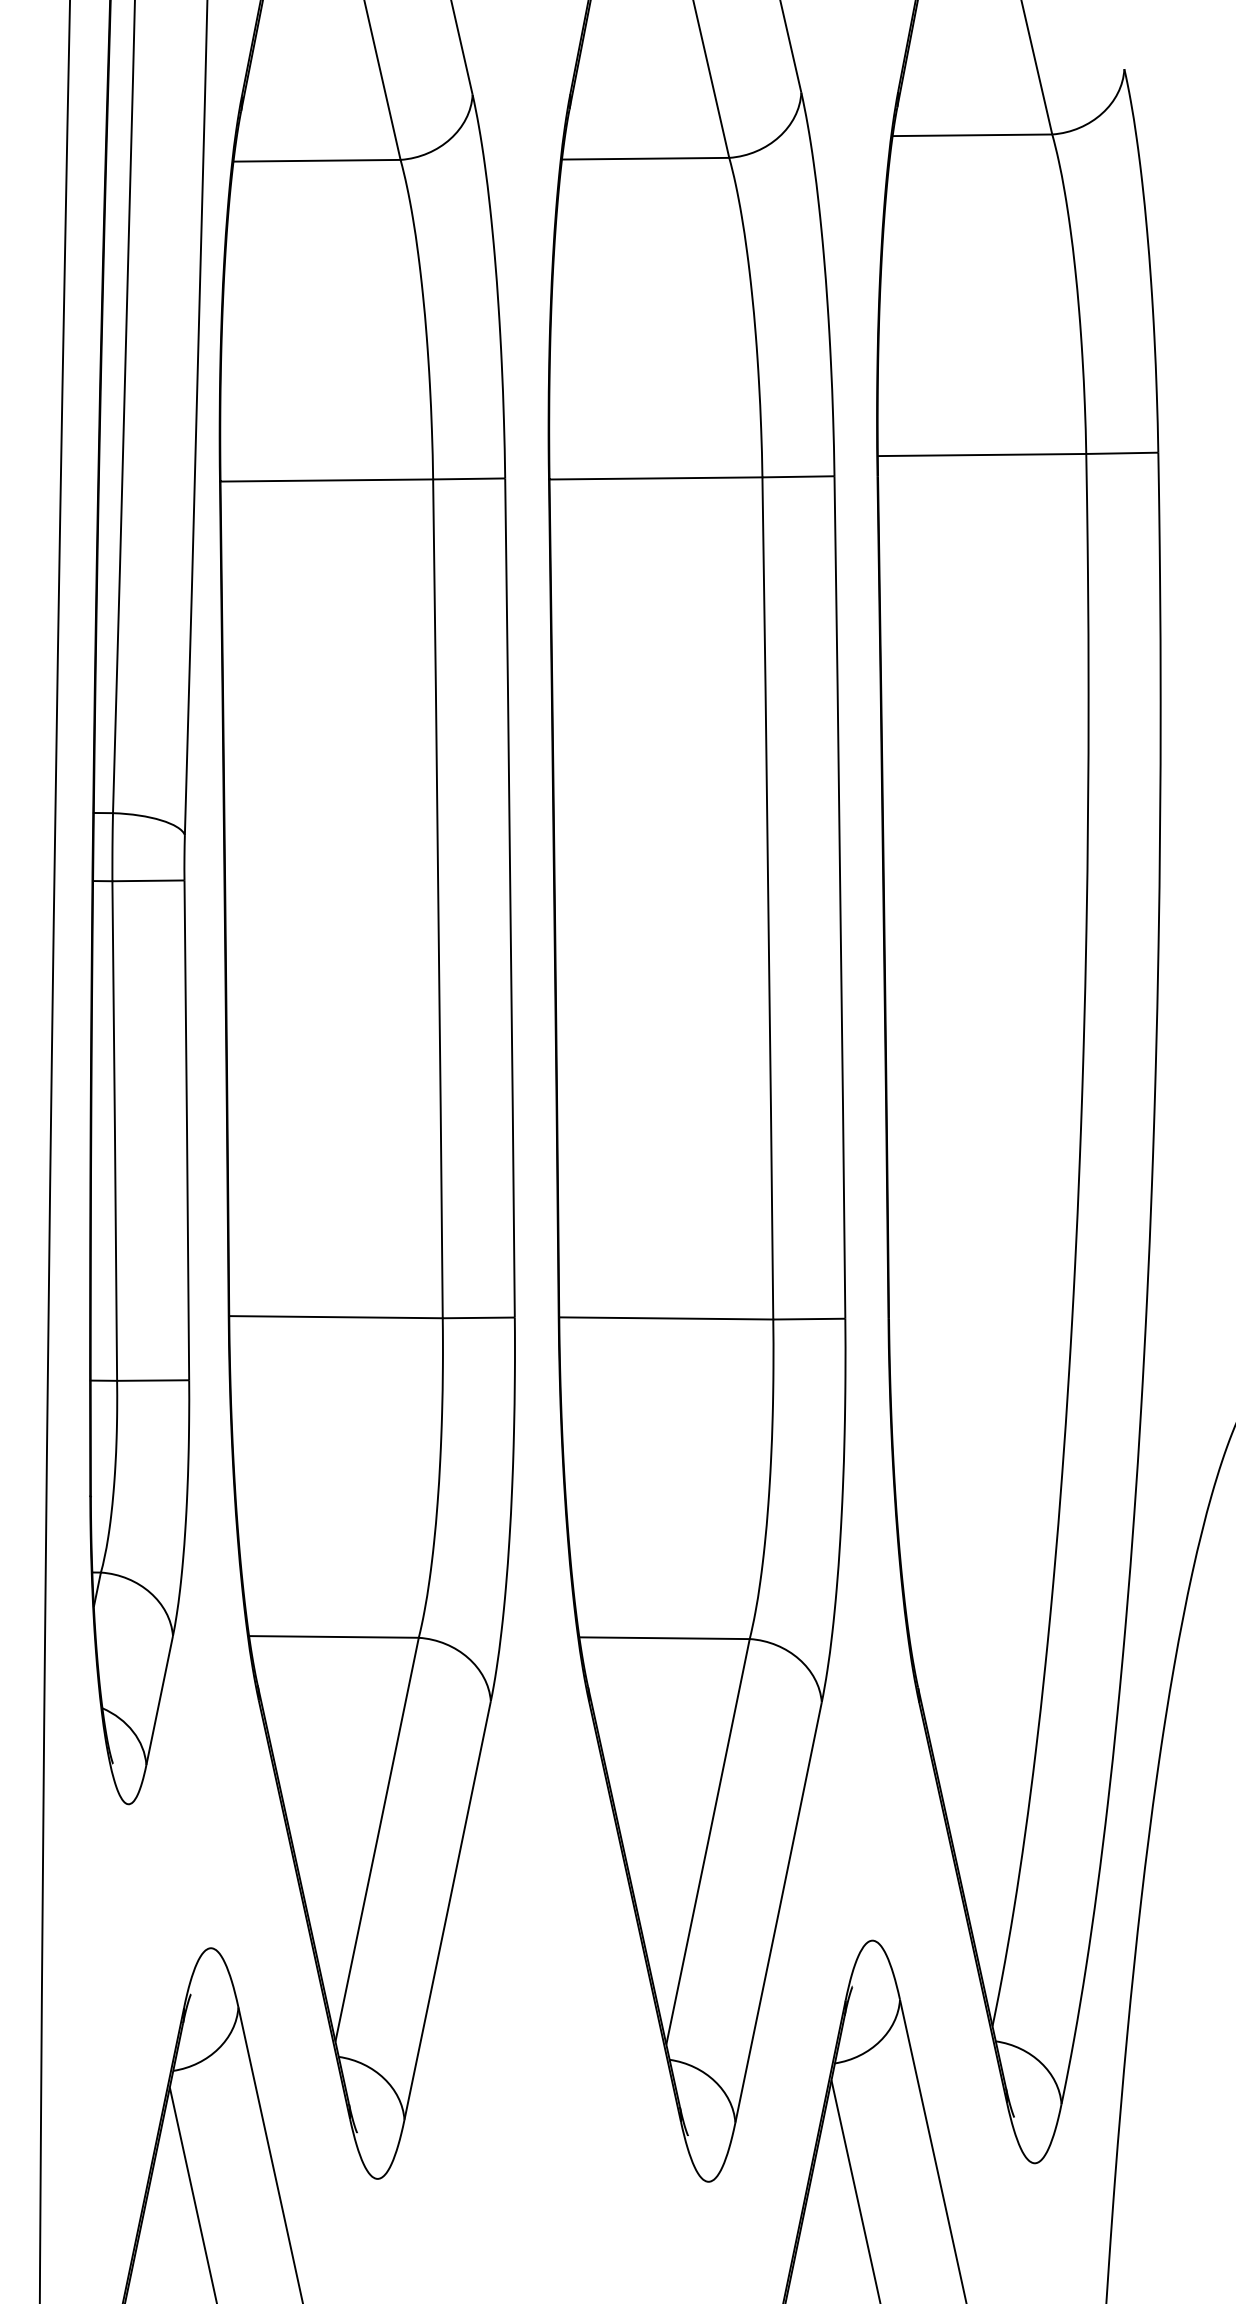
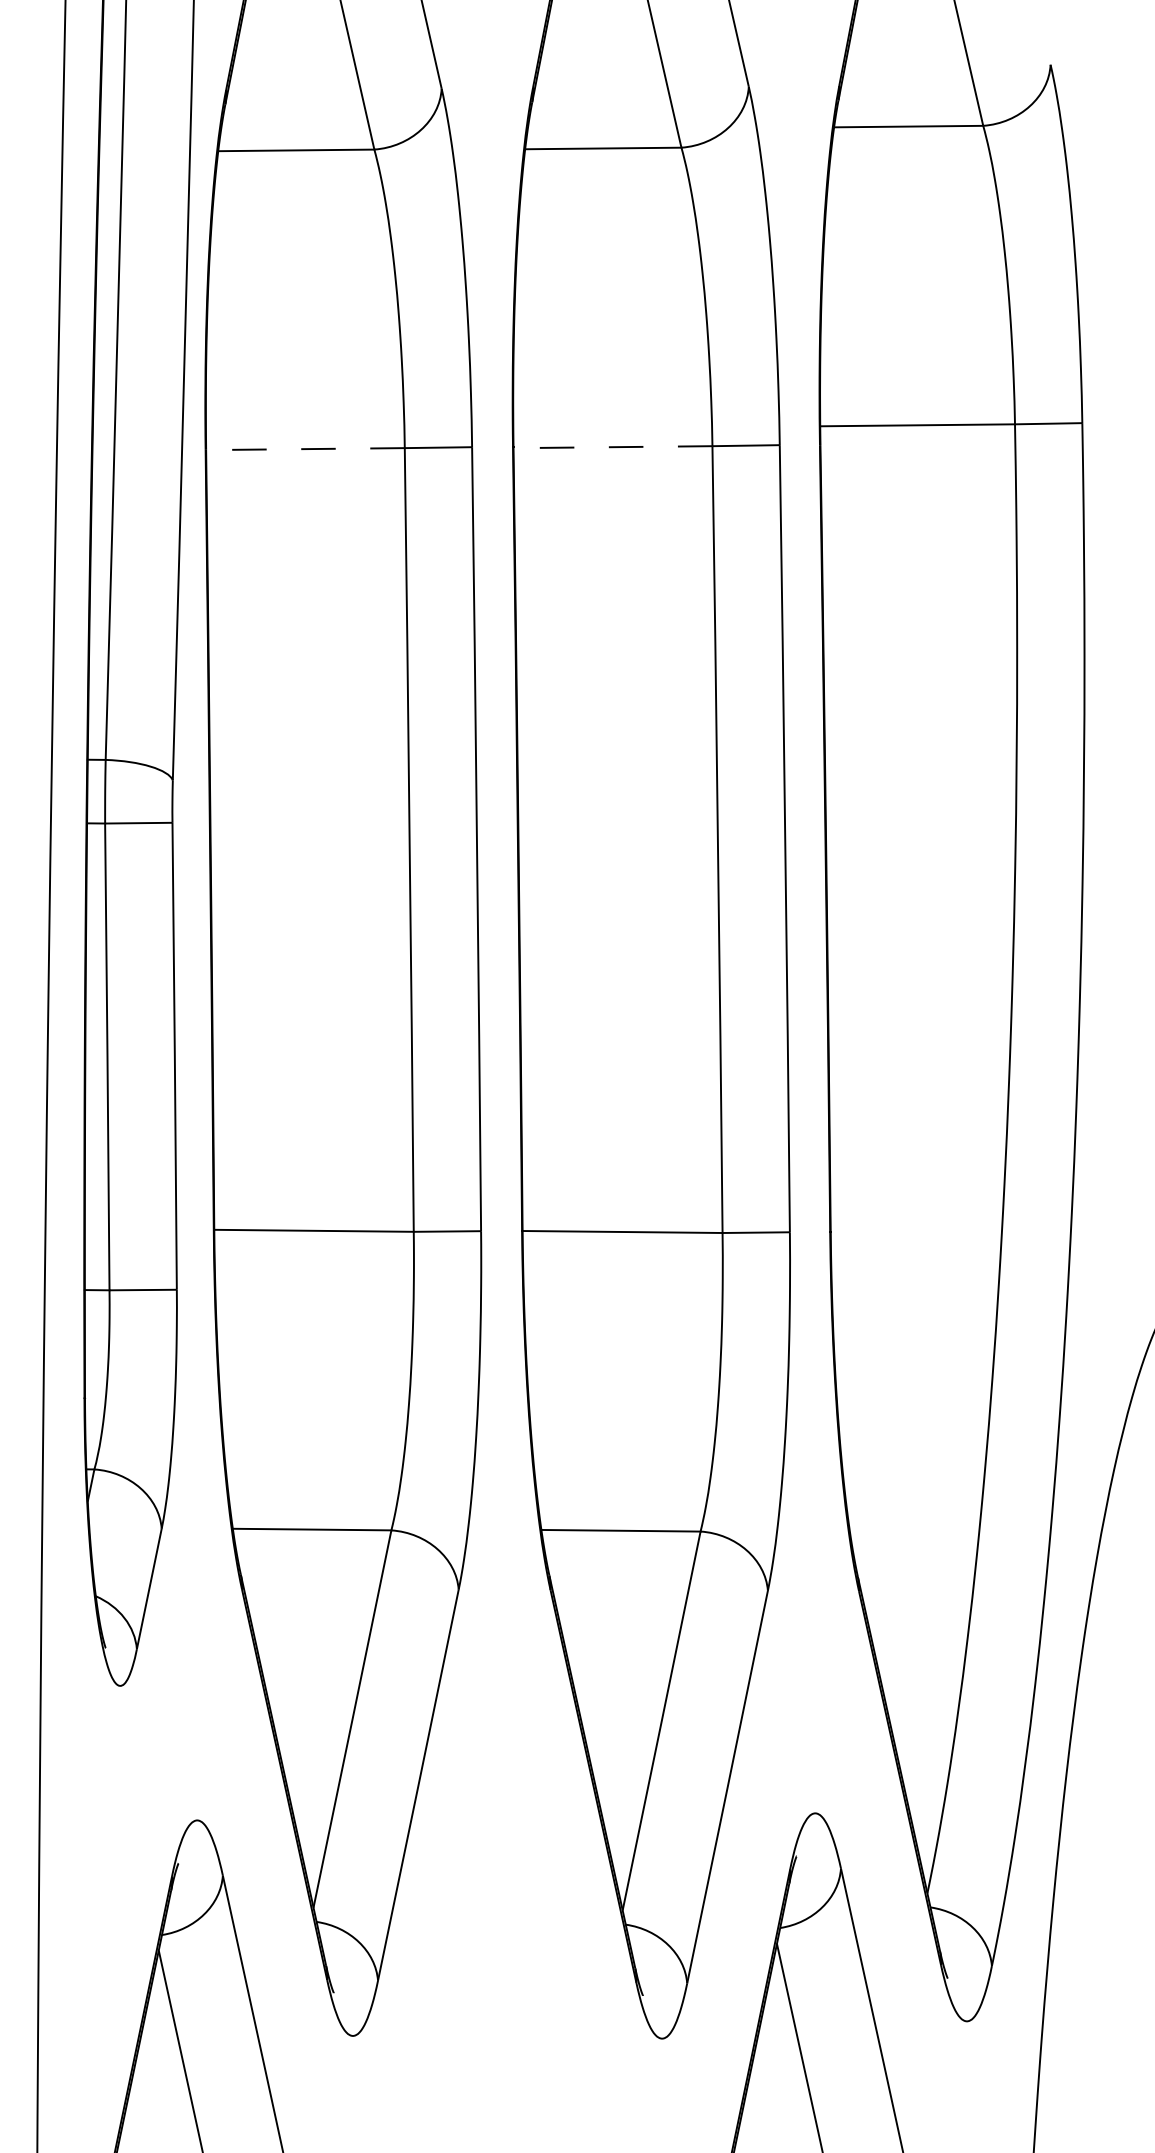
line: (655, 478) -> (612, 447), solid -> dashed
line: (326, 480) -> (305, 449), solid -> dashed

